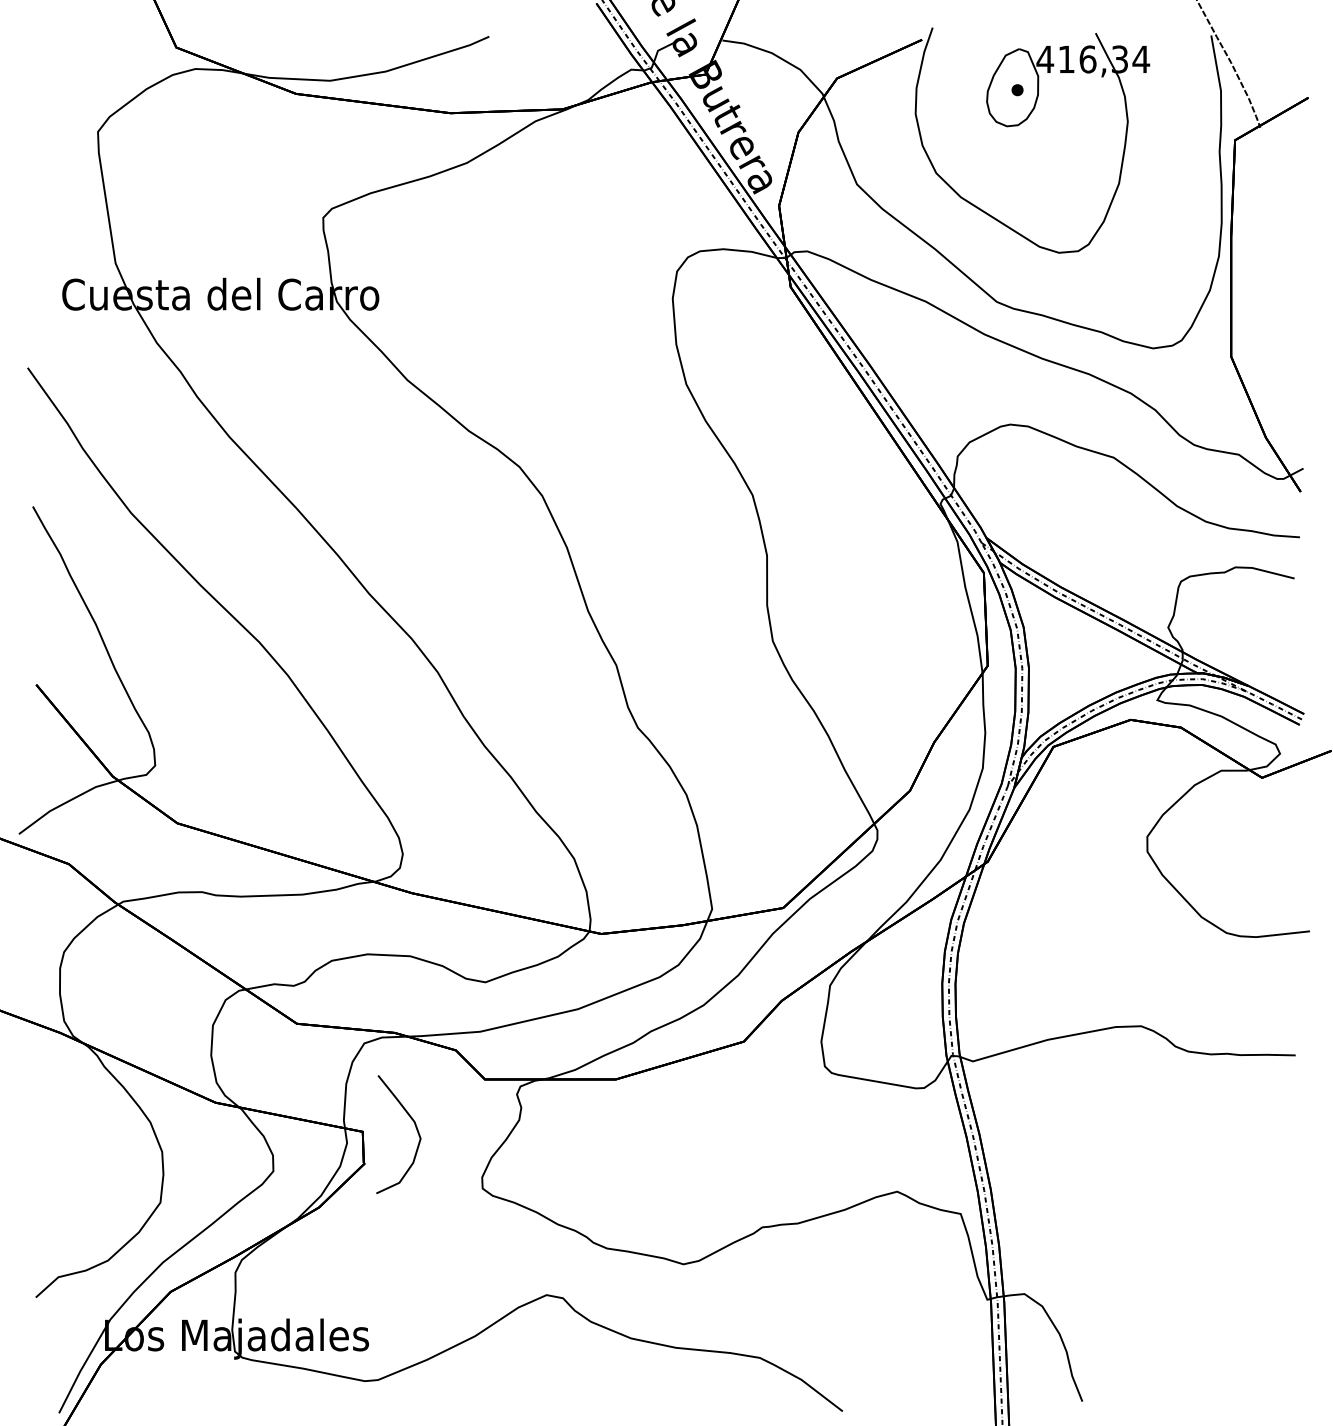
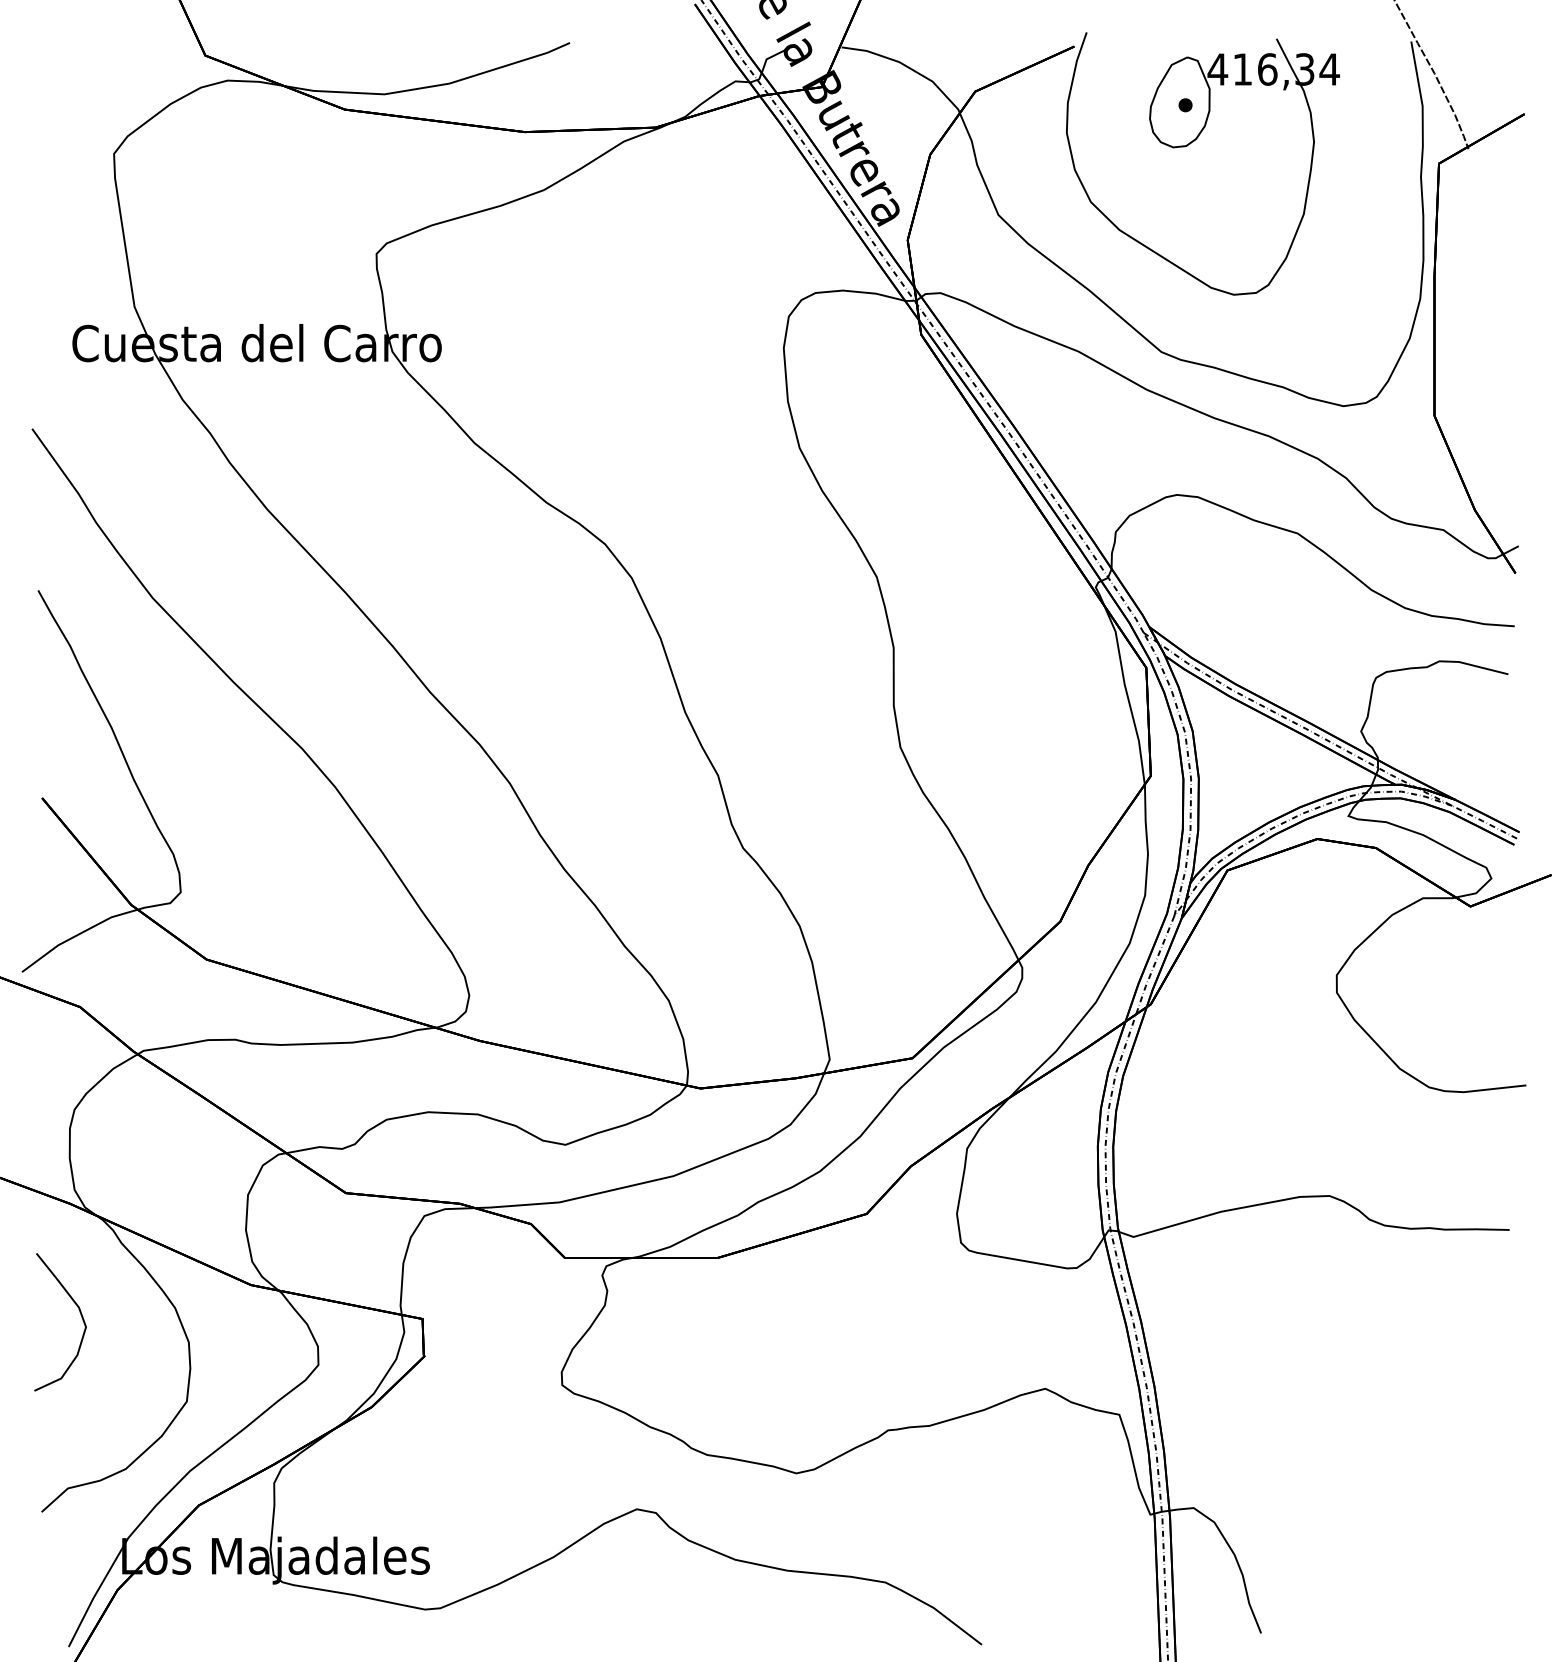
curve: (415, 1128) -> (80, 1315), moved

